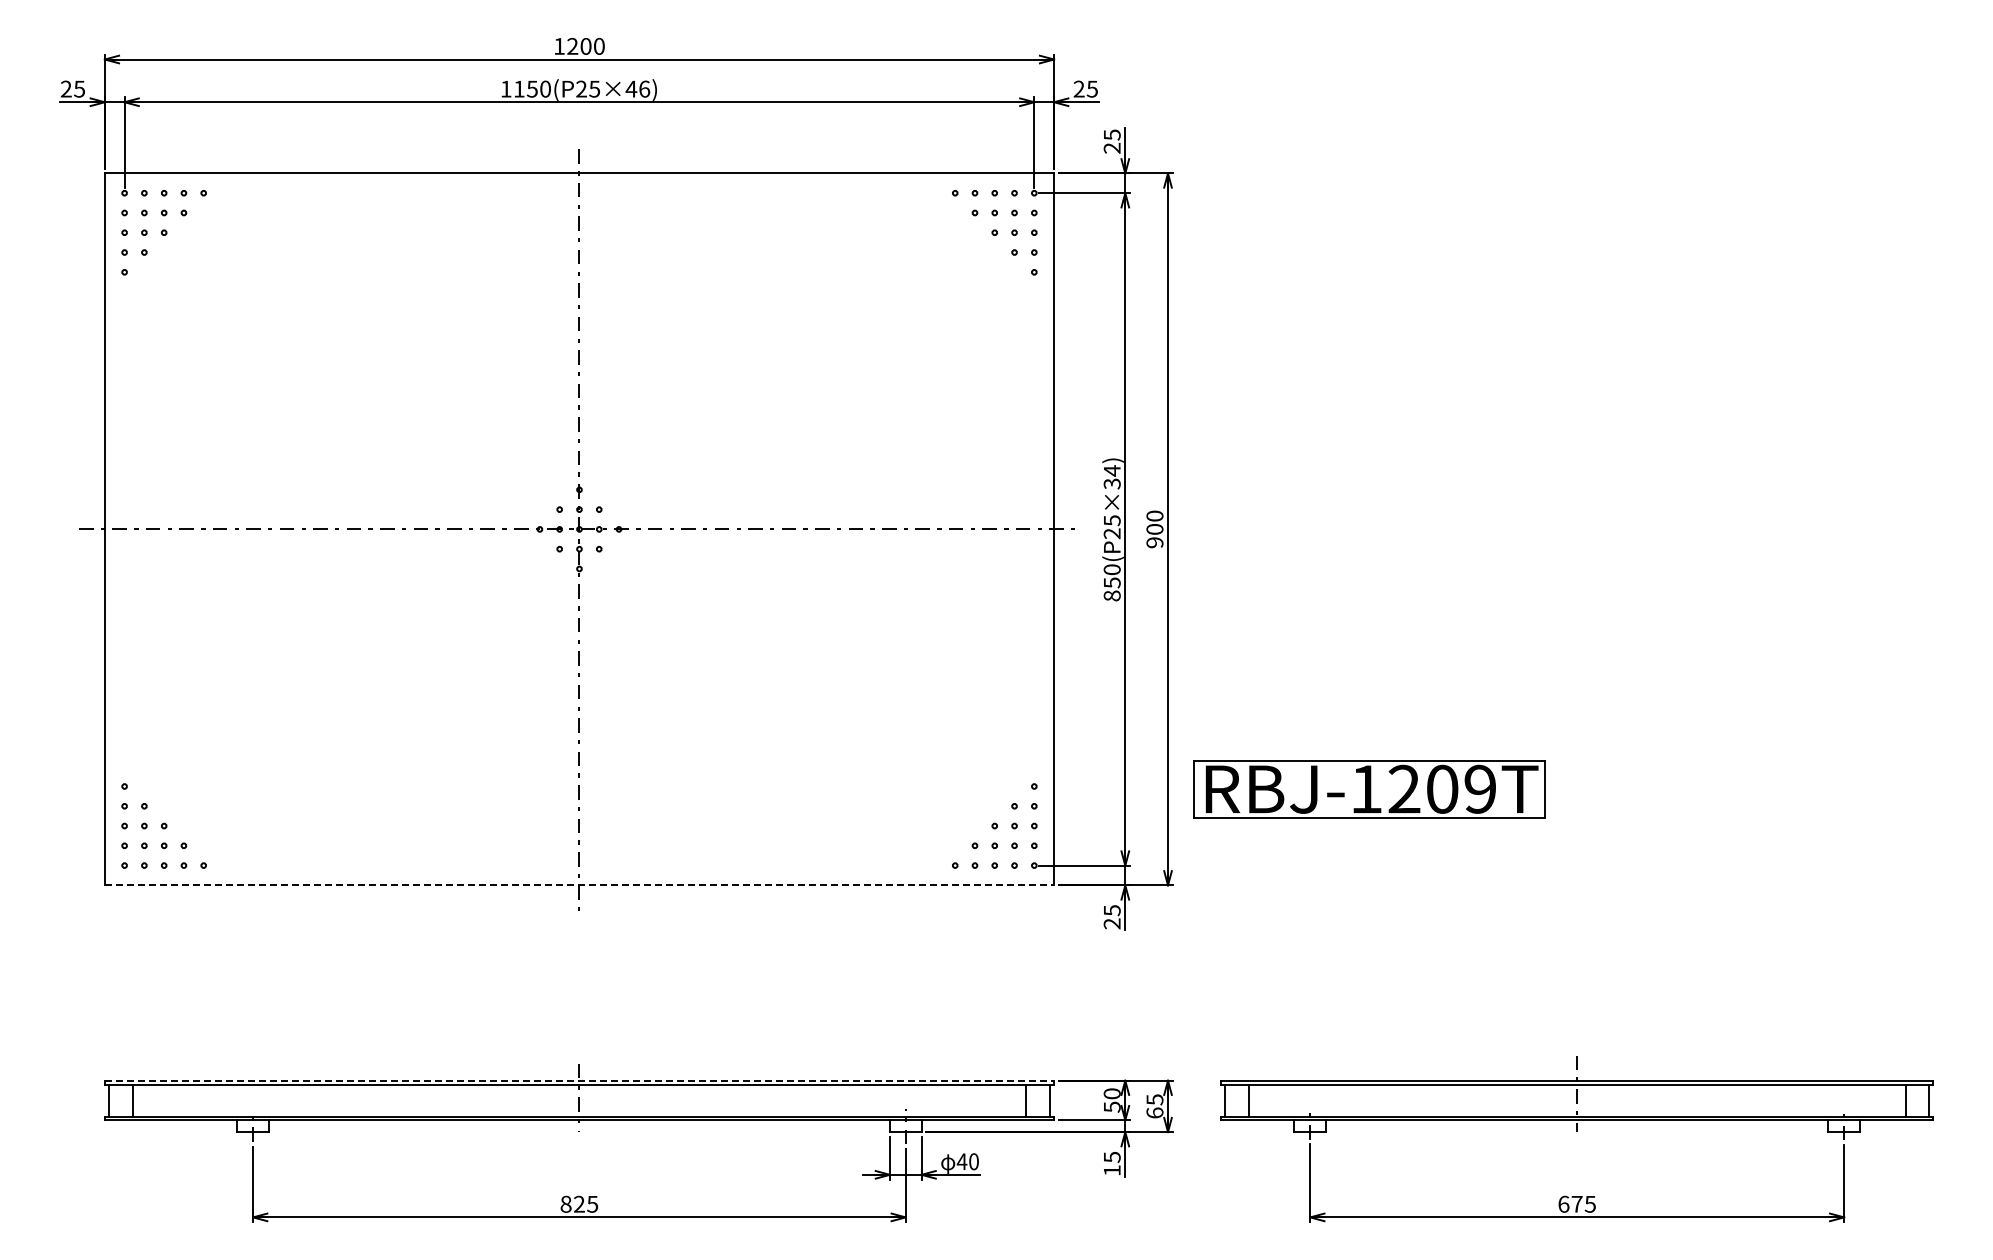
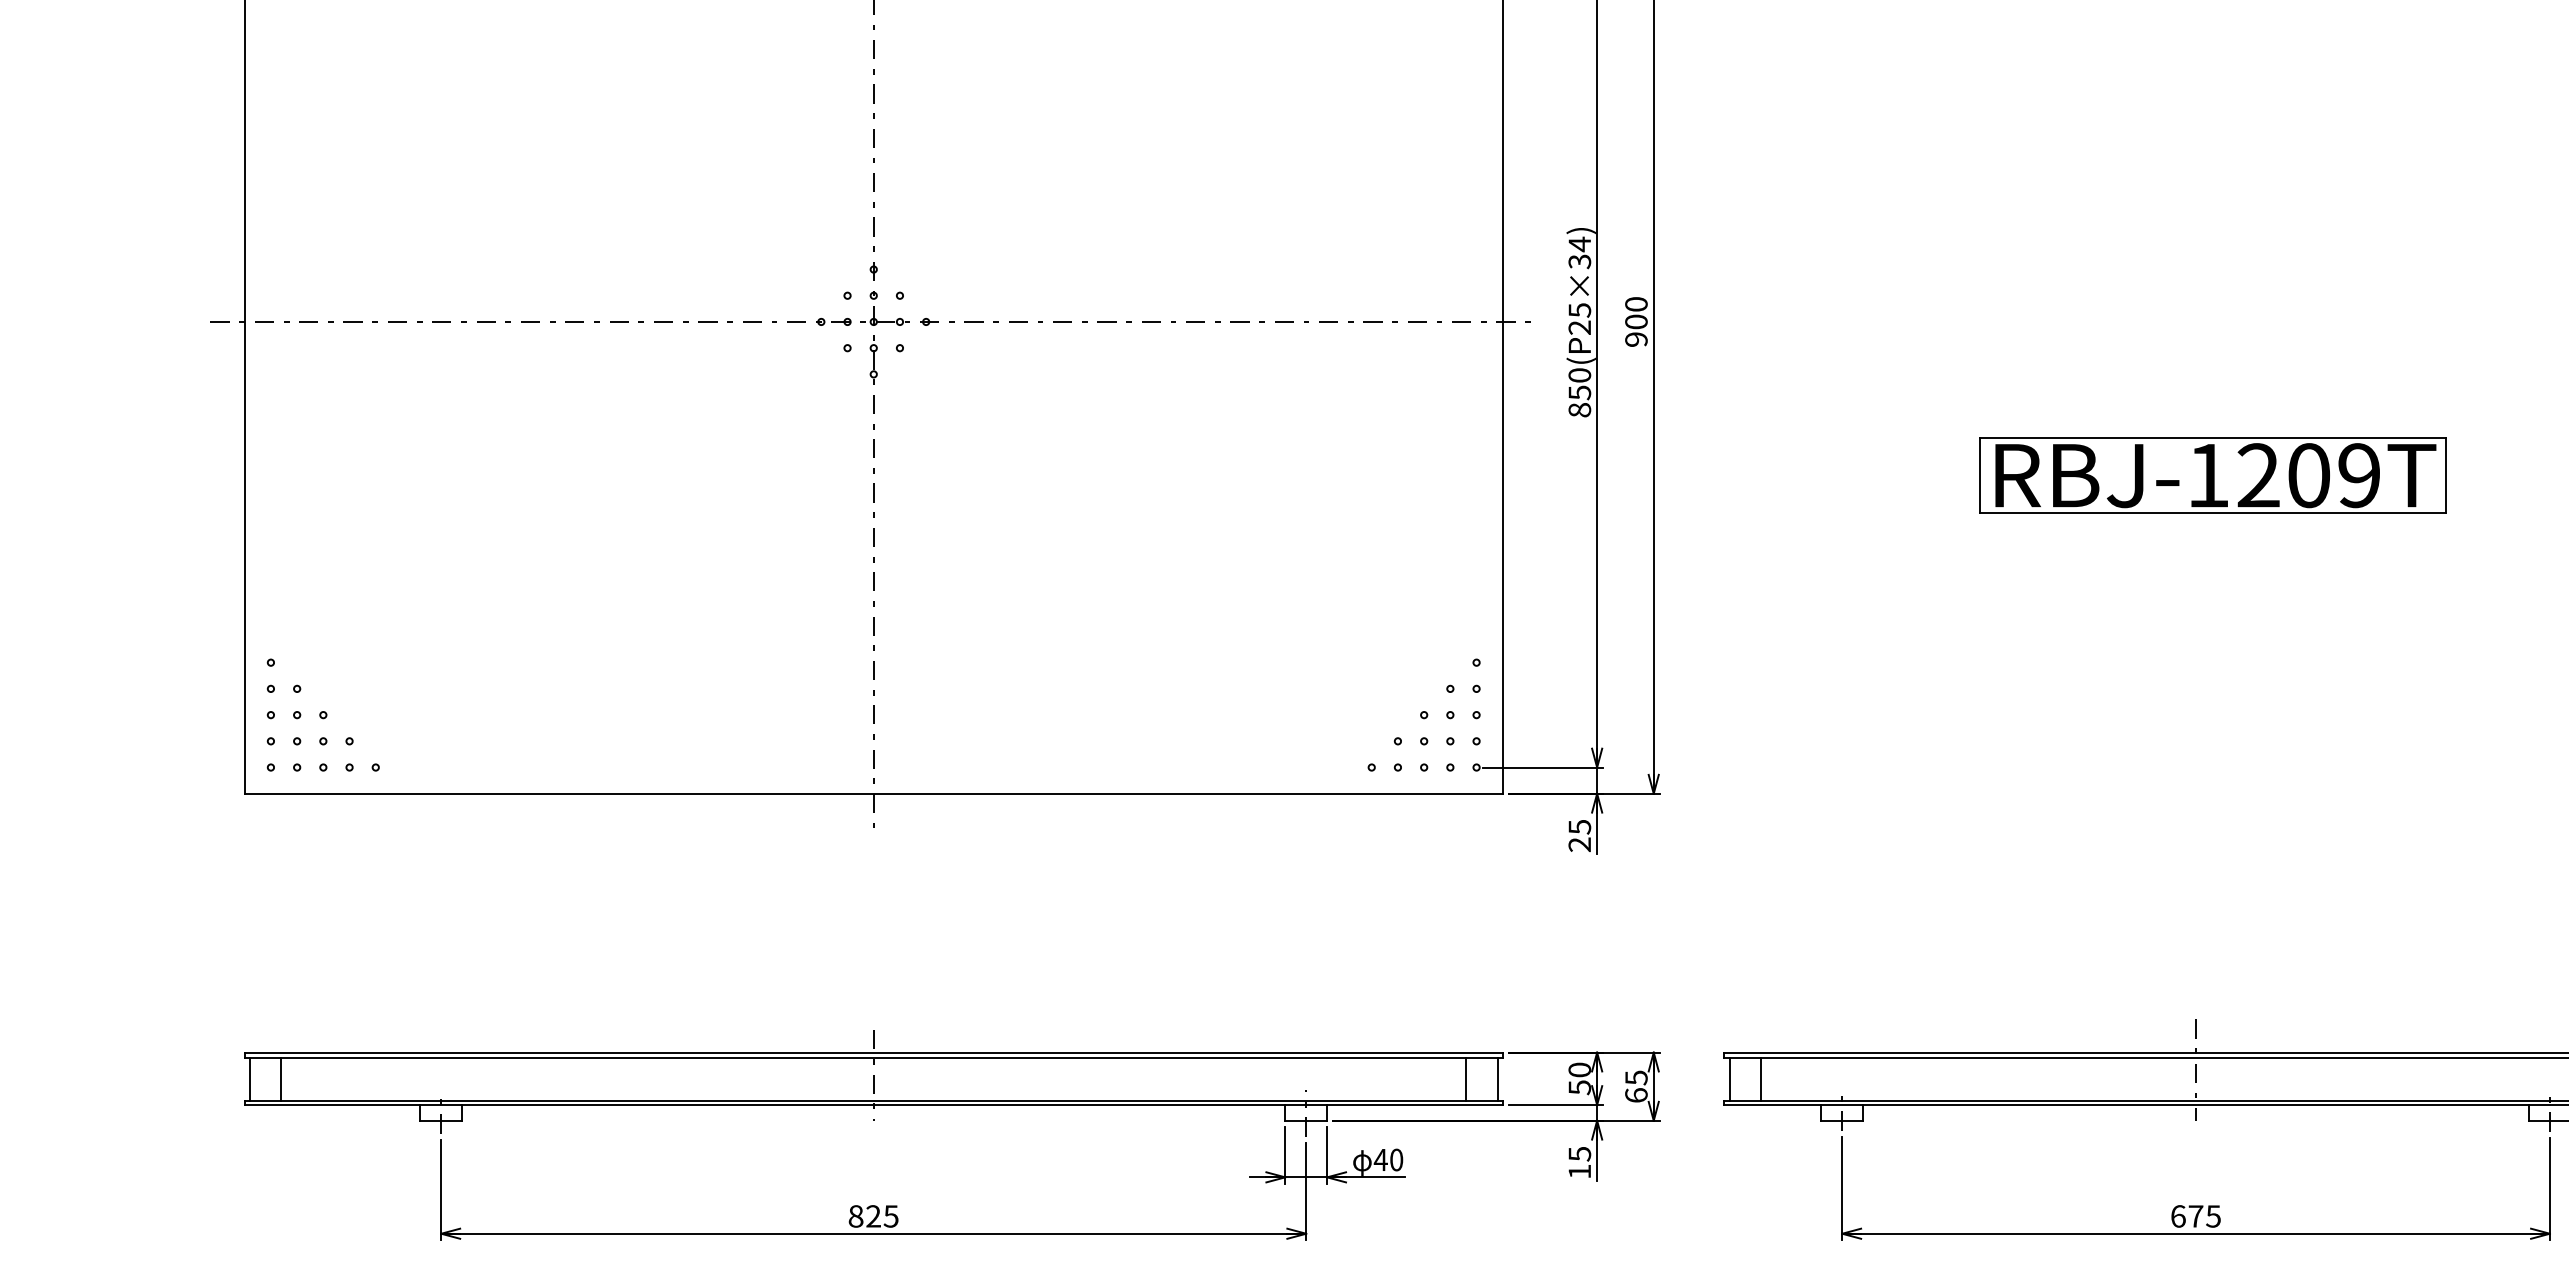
part: (1369, 789) -> (2212, 475), moved
line: (579, 885) -> (873, 793), dashed -> solid
line: (579, 1080) -> (873, 1052), dashed -> solid

